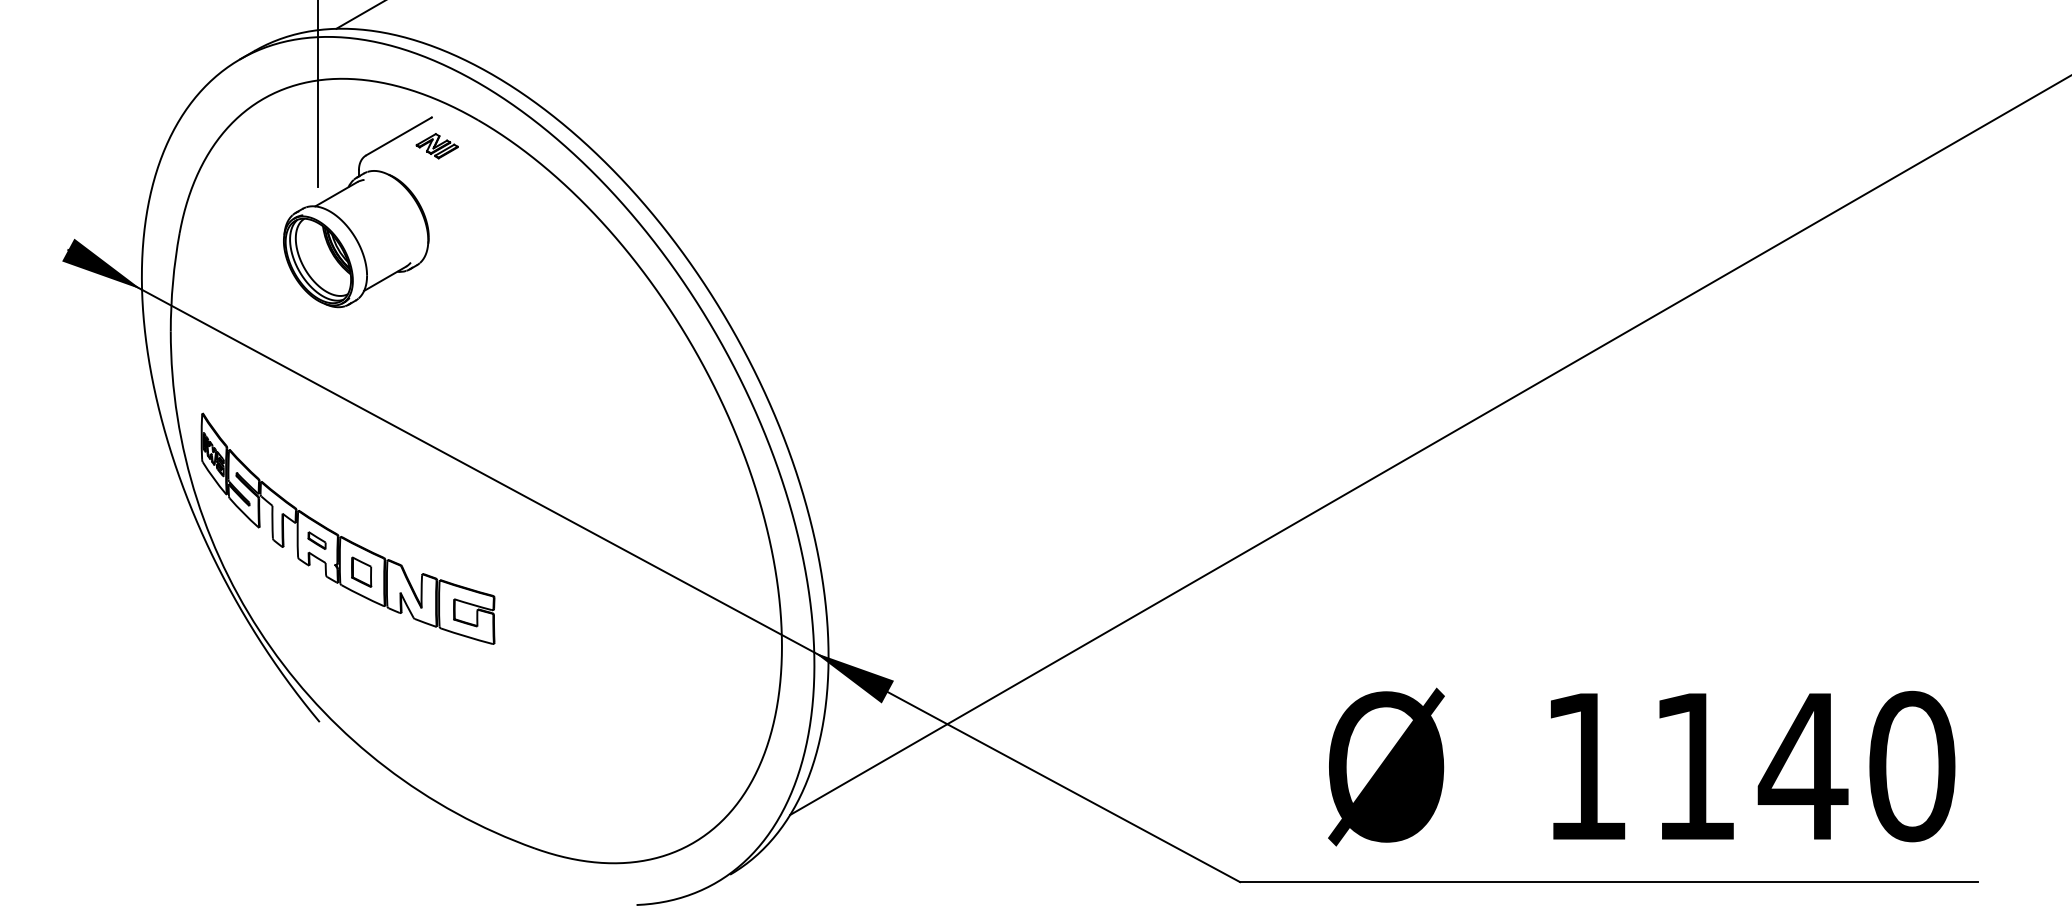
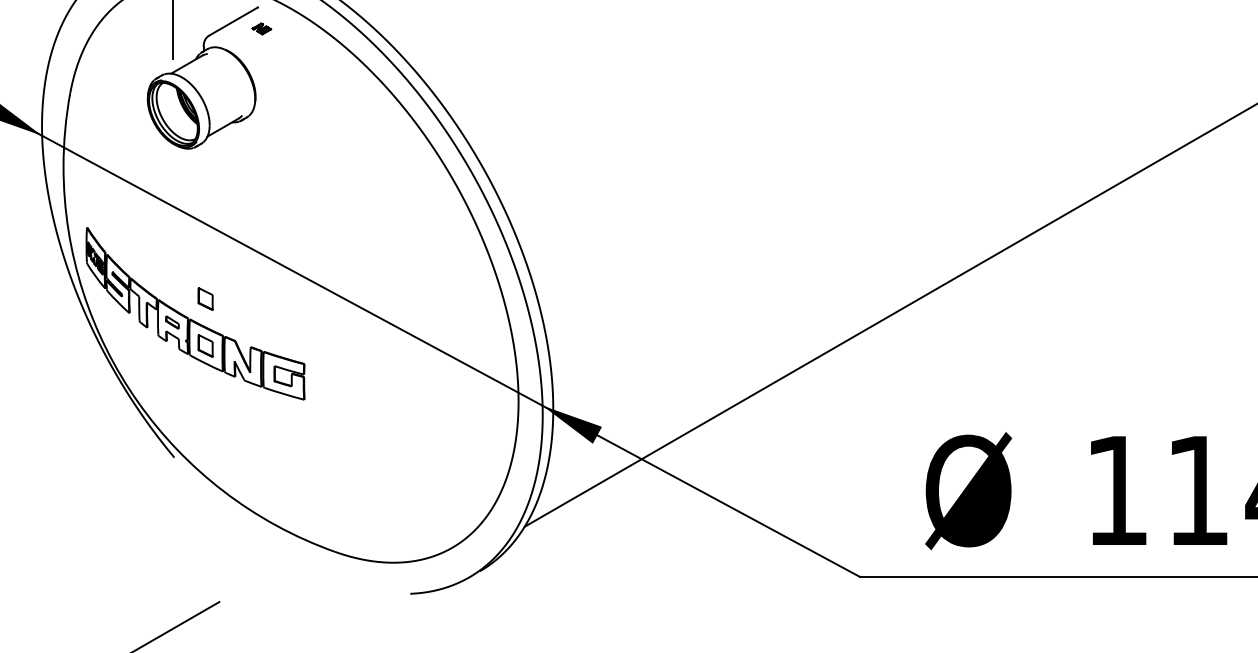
part: (436, 146) -> (261, 29), size x0.6
part: (361, 508) -> (205, 298), added

